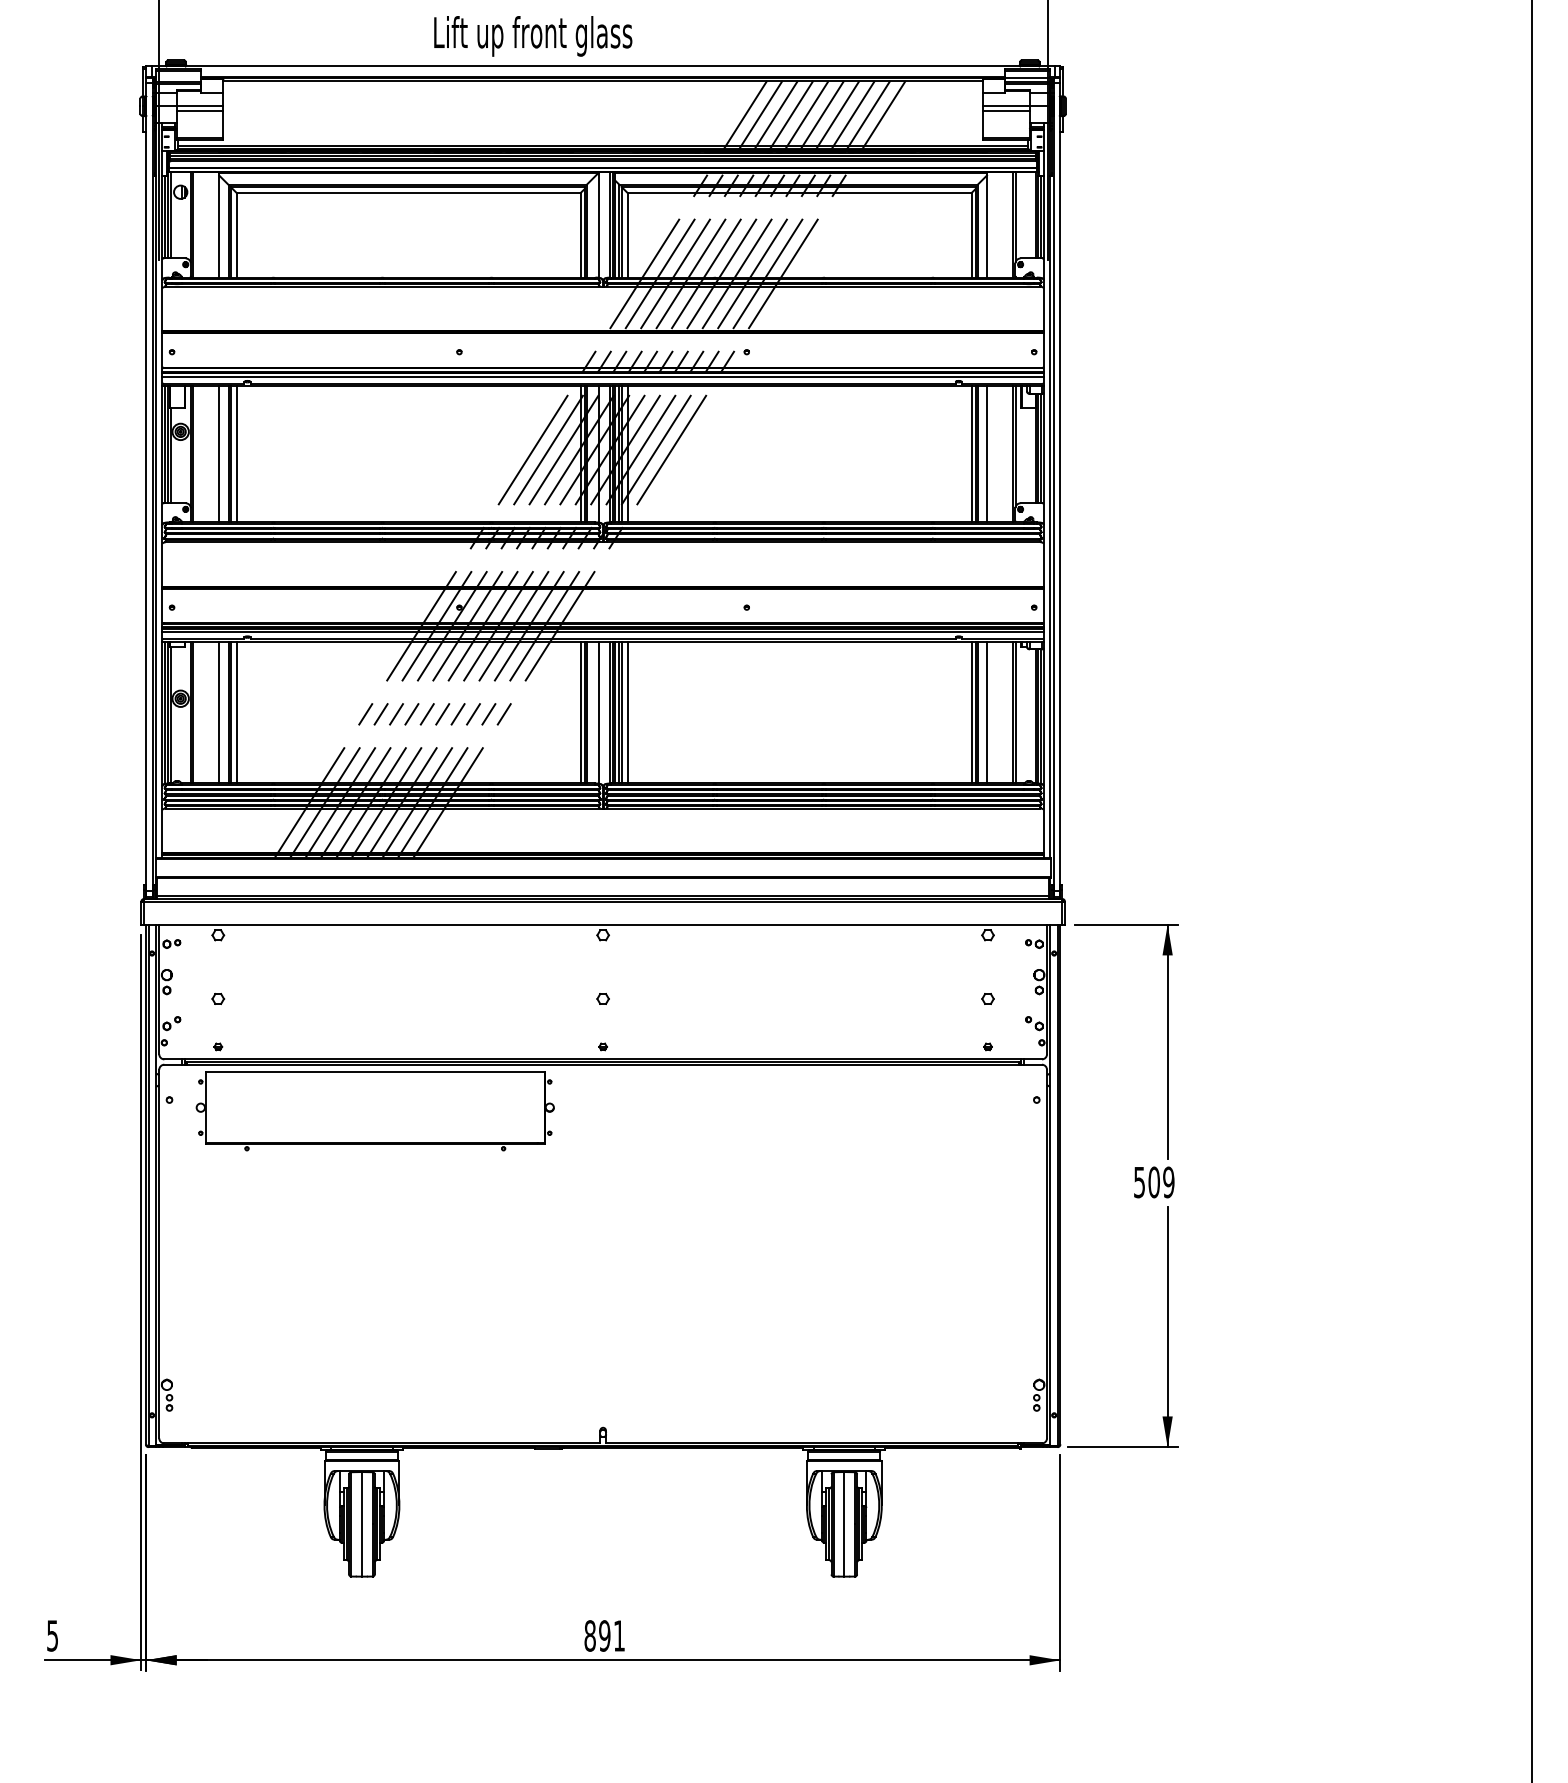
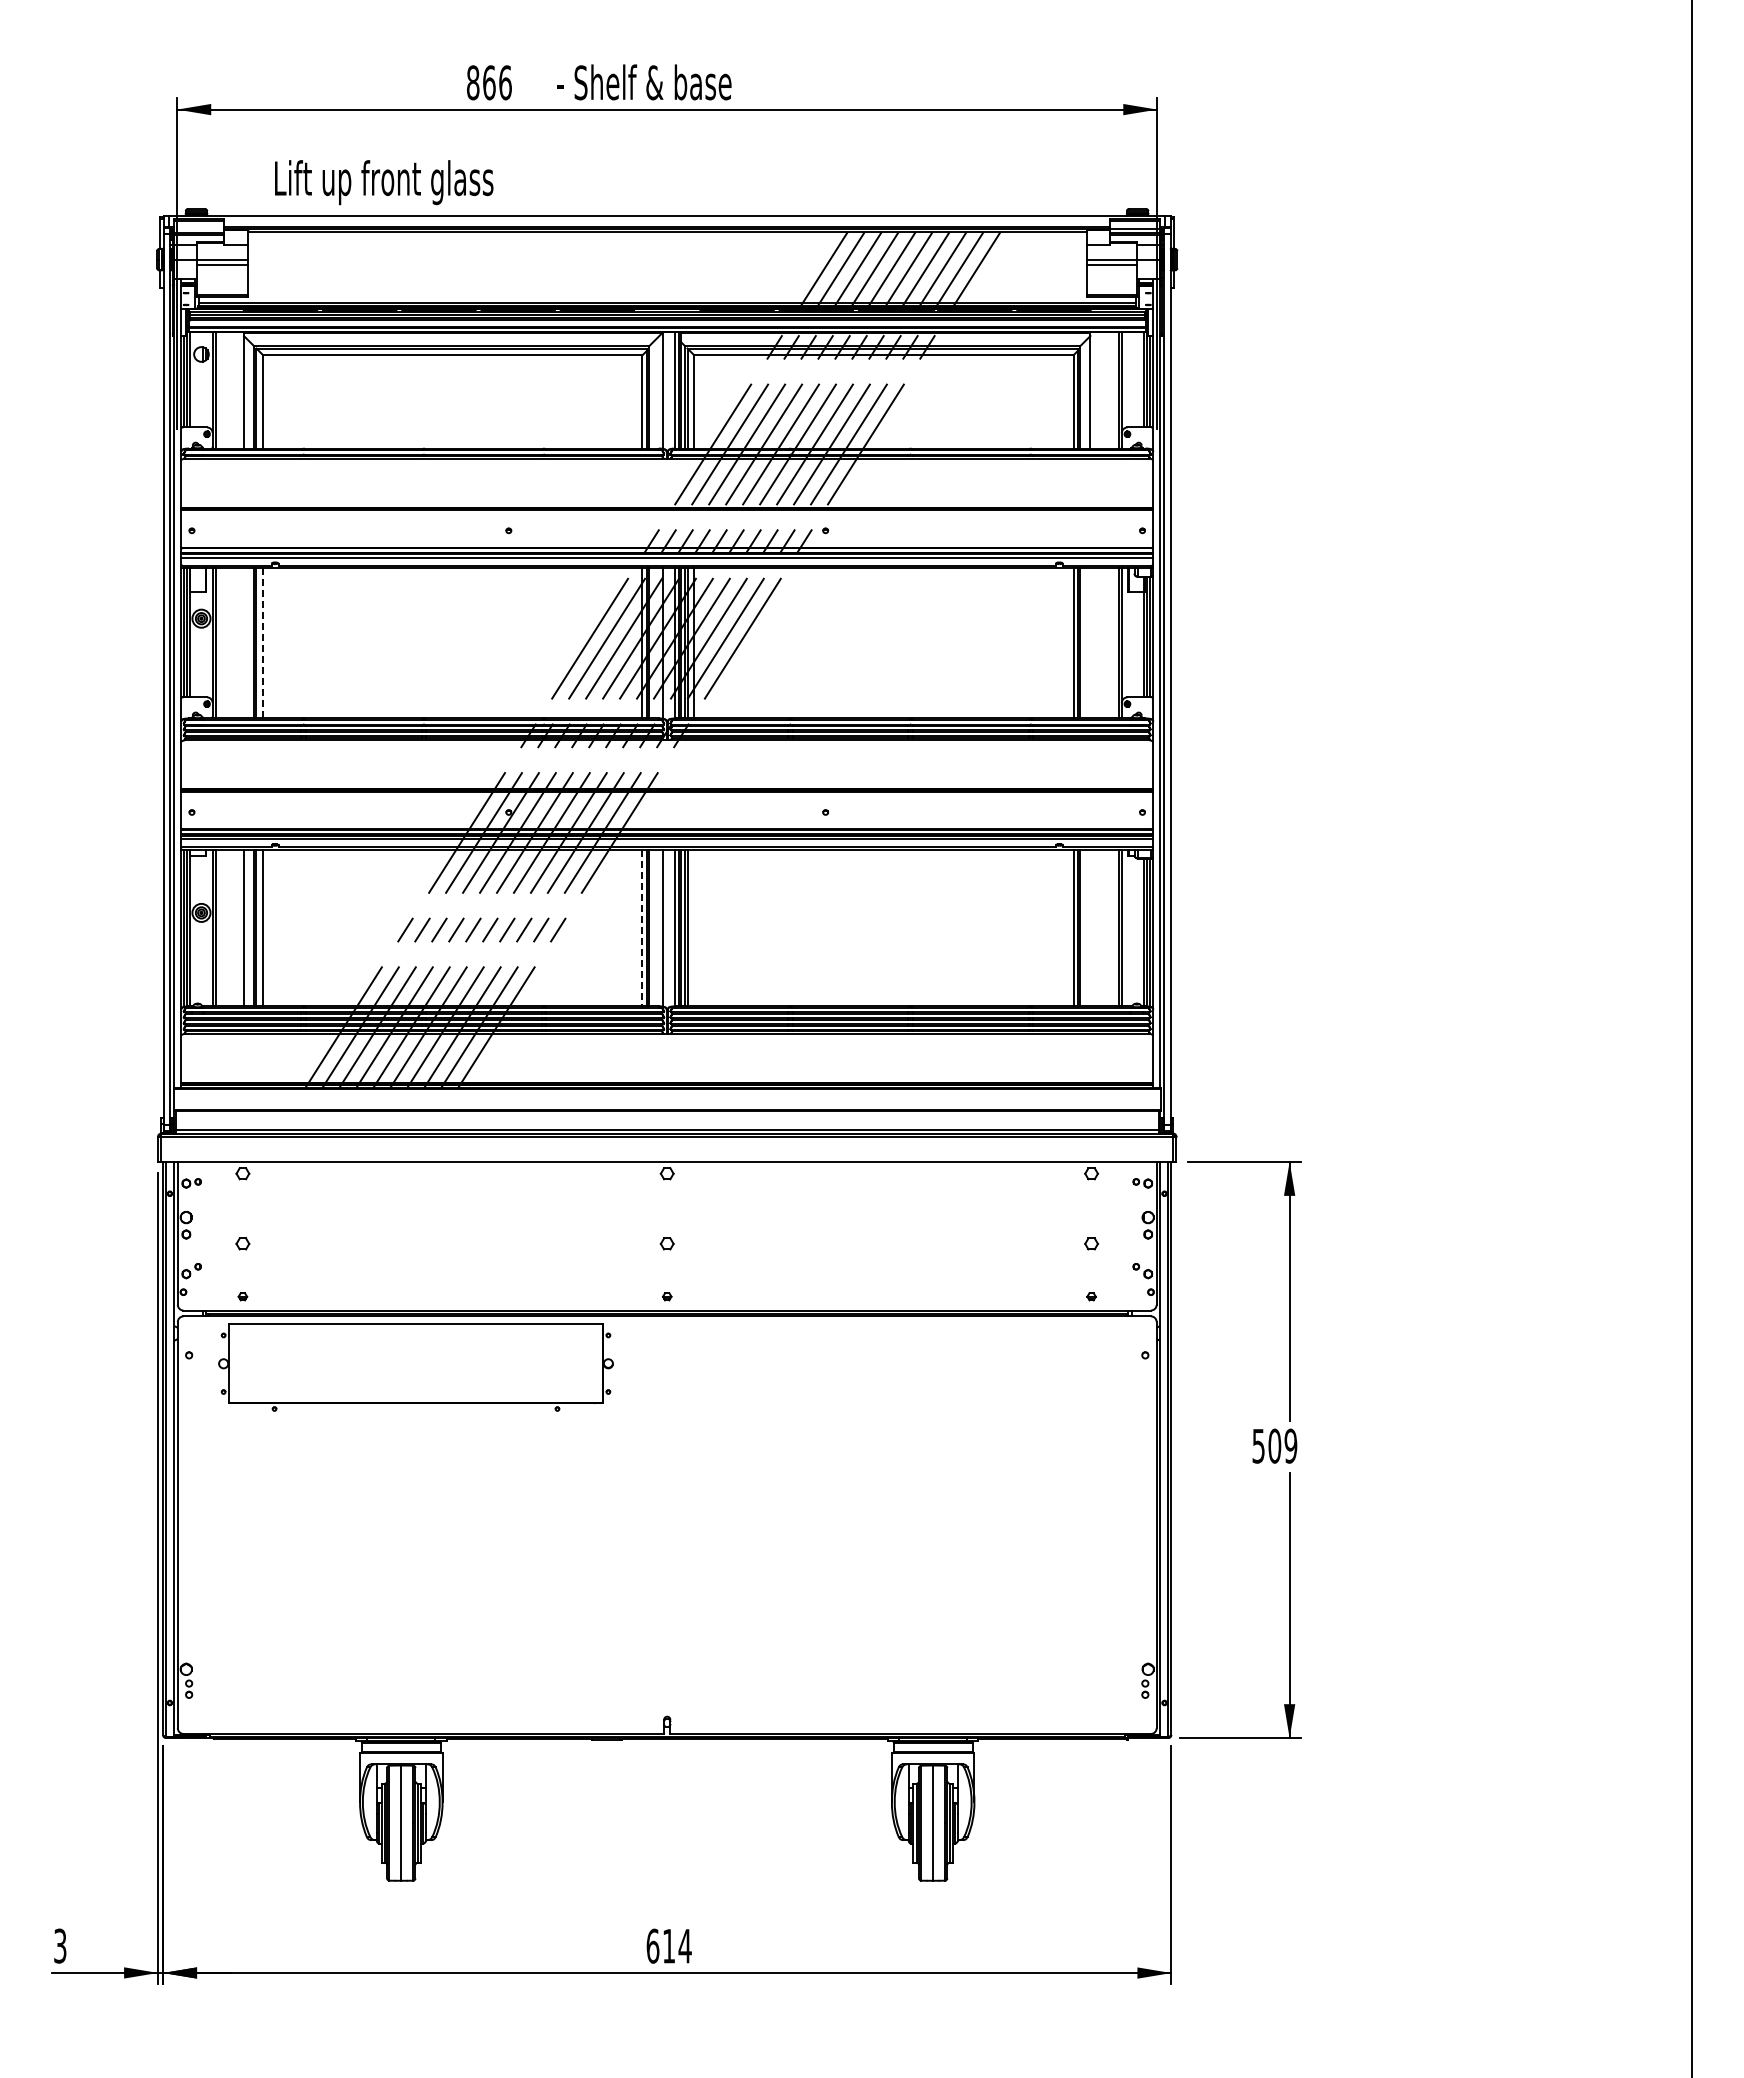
text: (533, 36) -> (384, 182), moved
line: (236, 453) -> (263, 642), solid -> dashed
line: (219, 454) -> (244, 643), removed
line: (987, 454) -> (1090, 643), removed
line: (580, 712) -> (642, 928), solid -> dashed
line: (627, 712) -> (694, 928), removed
line: (987, 712) -> (1090, 928), removed
text: (52, 1635) -> (60, 1945), 5 -> 3
text: (604, 1635) -> (668, 1945), 891 -> 614

